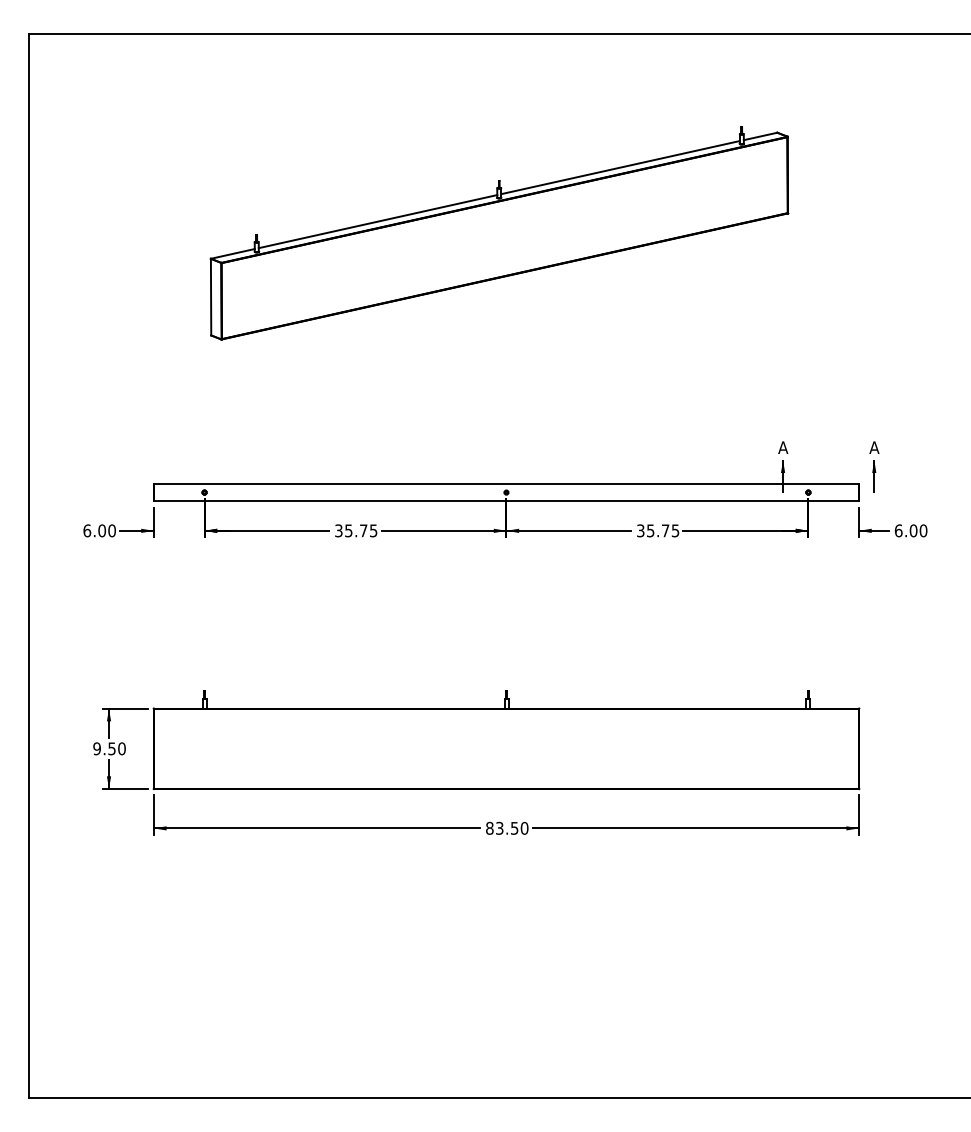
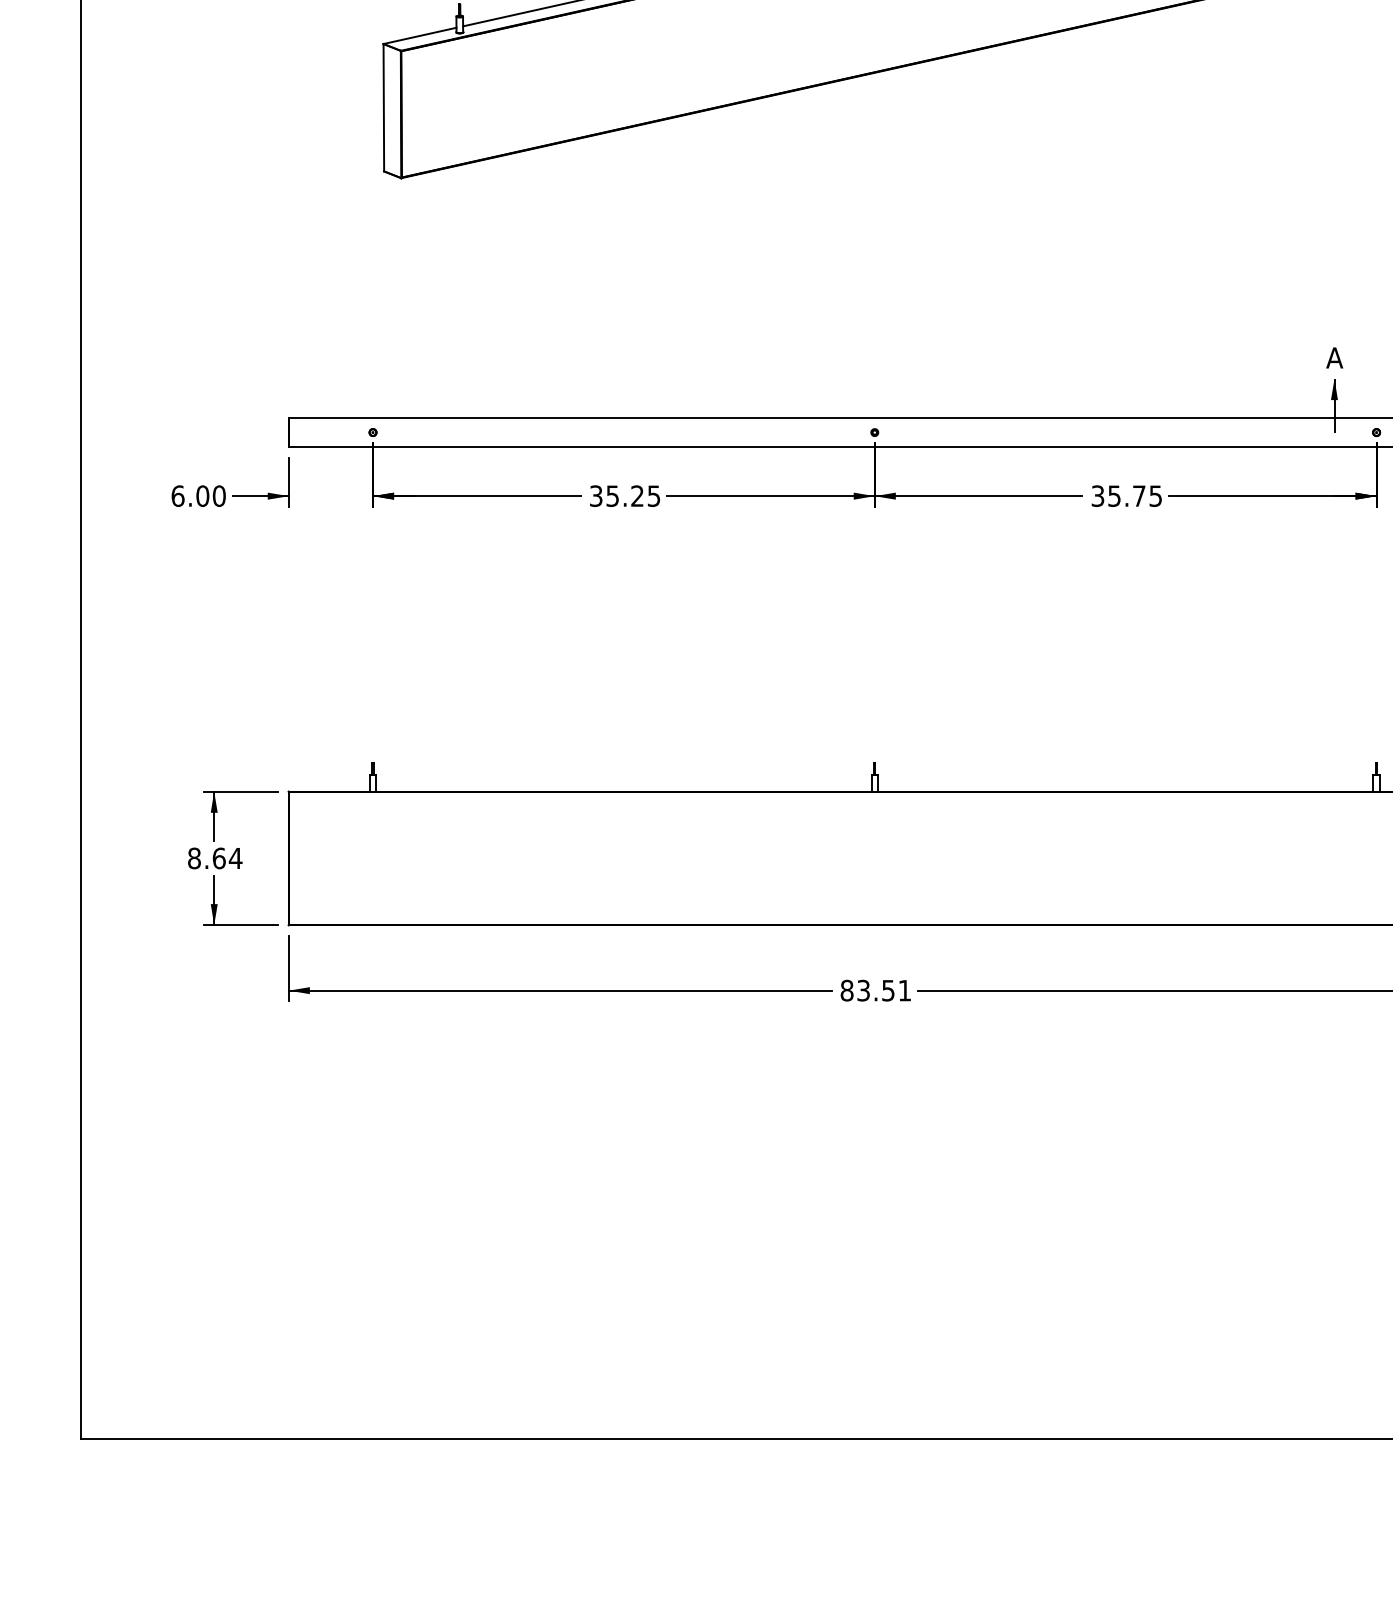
text: (363, 530) -> (637, 495), 35.75 -> 35.25
text: (109, 748) -> (215, 857), 9.50 -> 8.64
text: (524, 827) -> (904, 989), 83.50 -> 83.51

